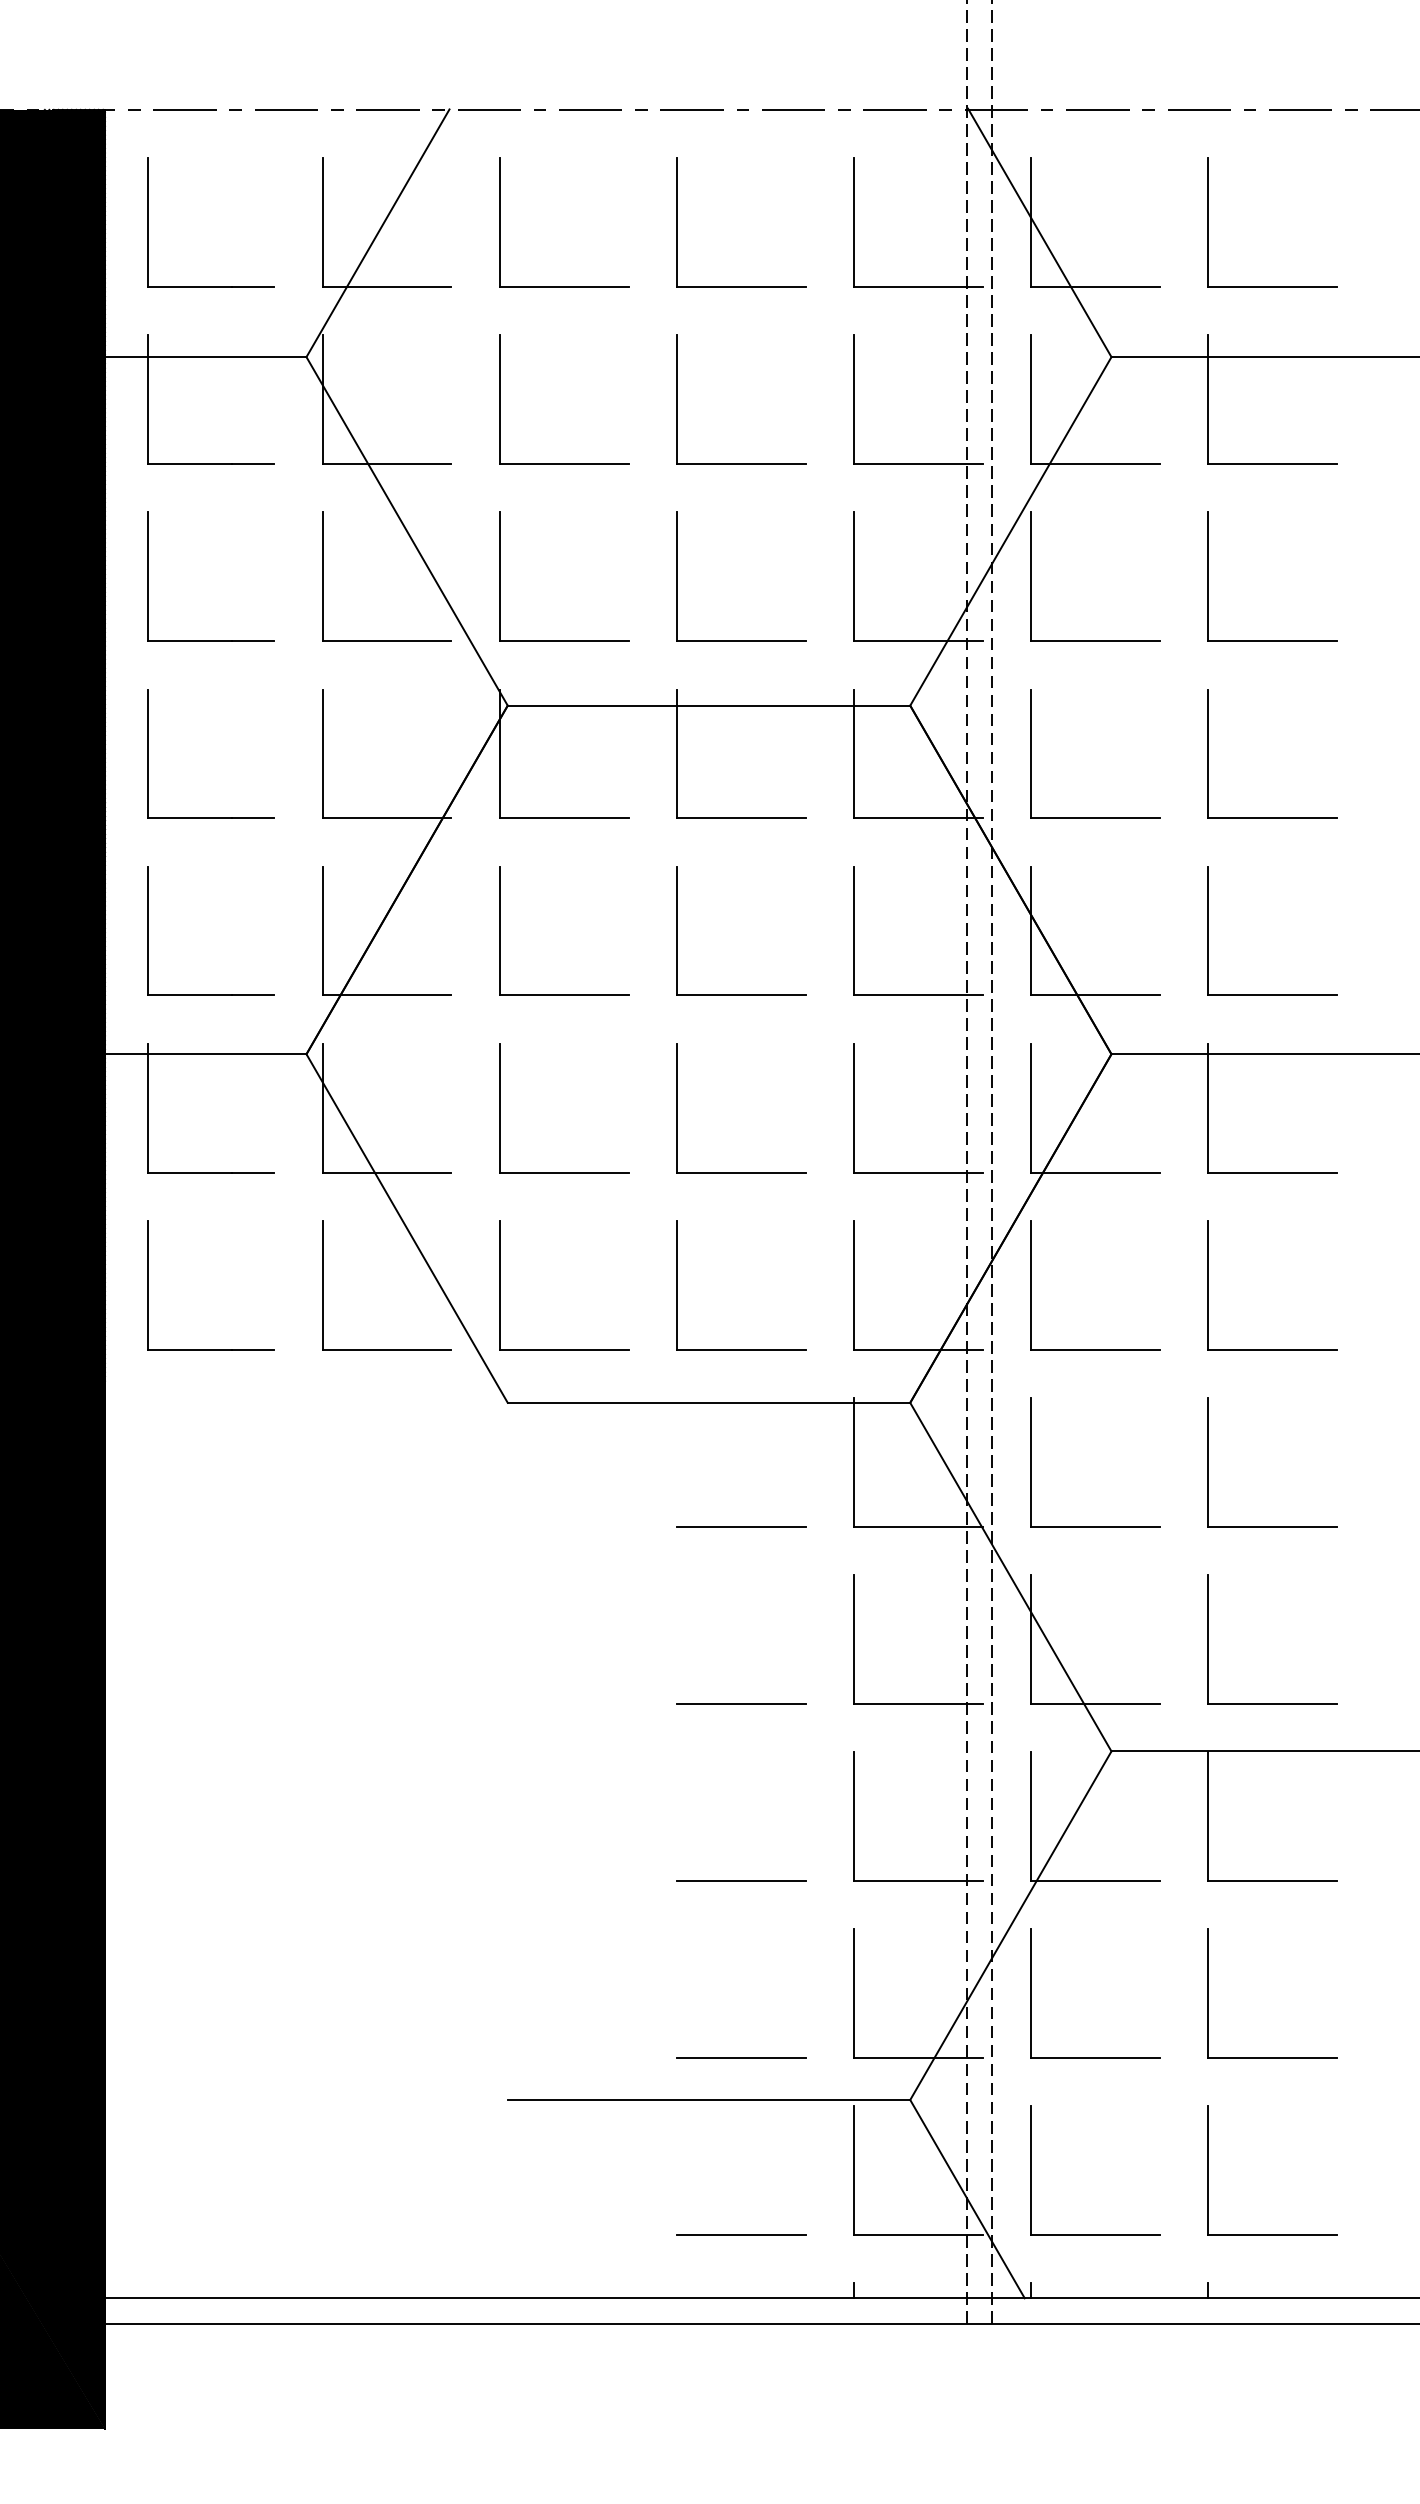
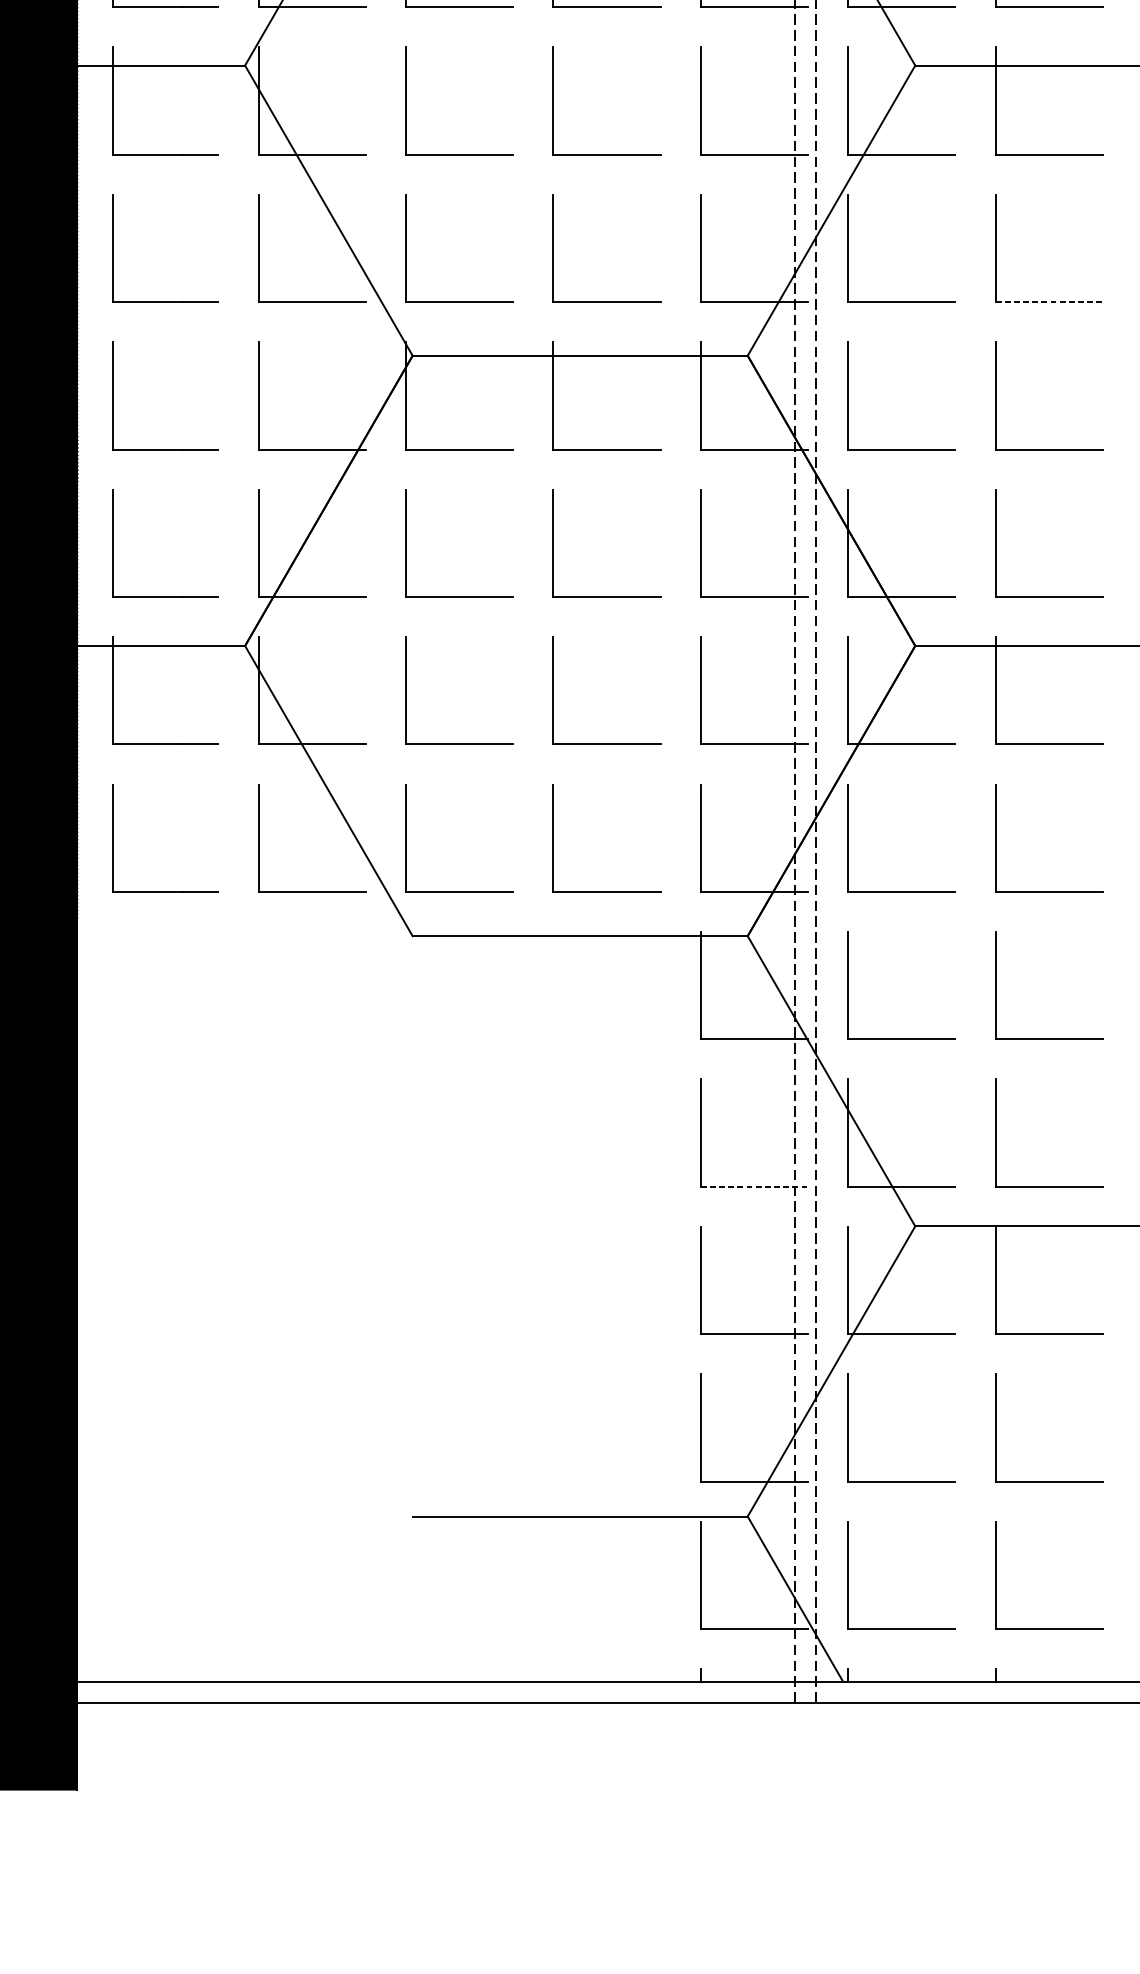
line: (1272, 641) -> (1049, 302), solid -> dashed
line: (740, 1526) -> (606, 1039), removed
line: (740, 1703) -> (606, 1186), removed
line: (918, 1703) -> (754, 1186), solid -> dashed
line: (740, 1880) -> (606, 1333), removed
line: (740, 2058) -> (606, 1481), removed
line: (740, 2235) -> (606, 1629), removed

